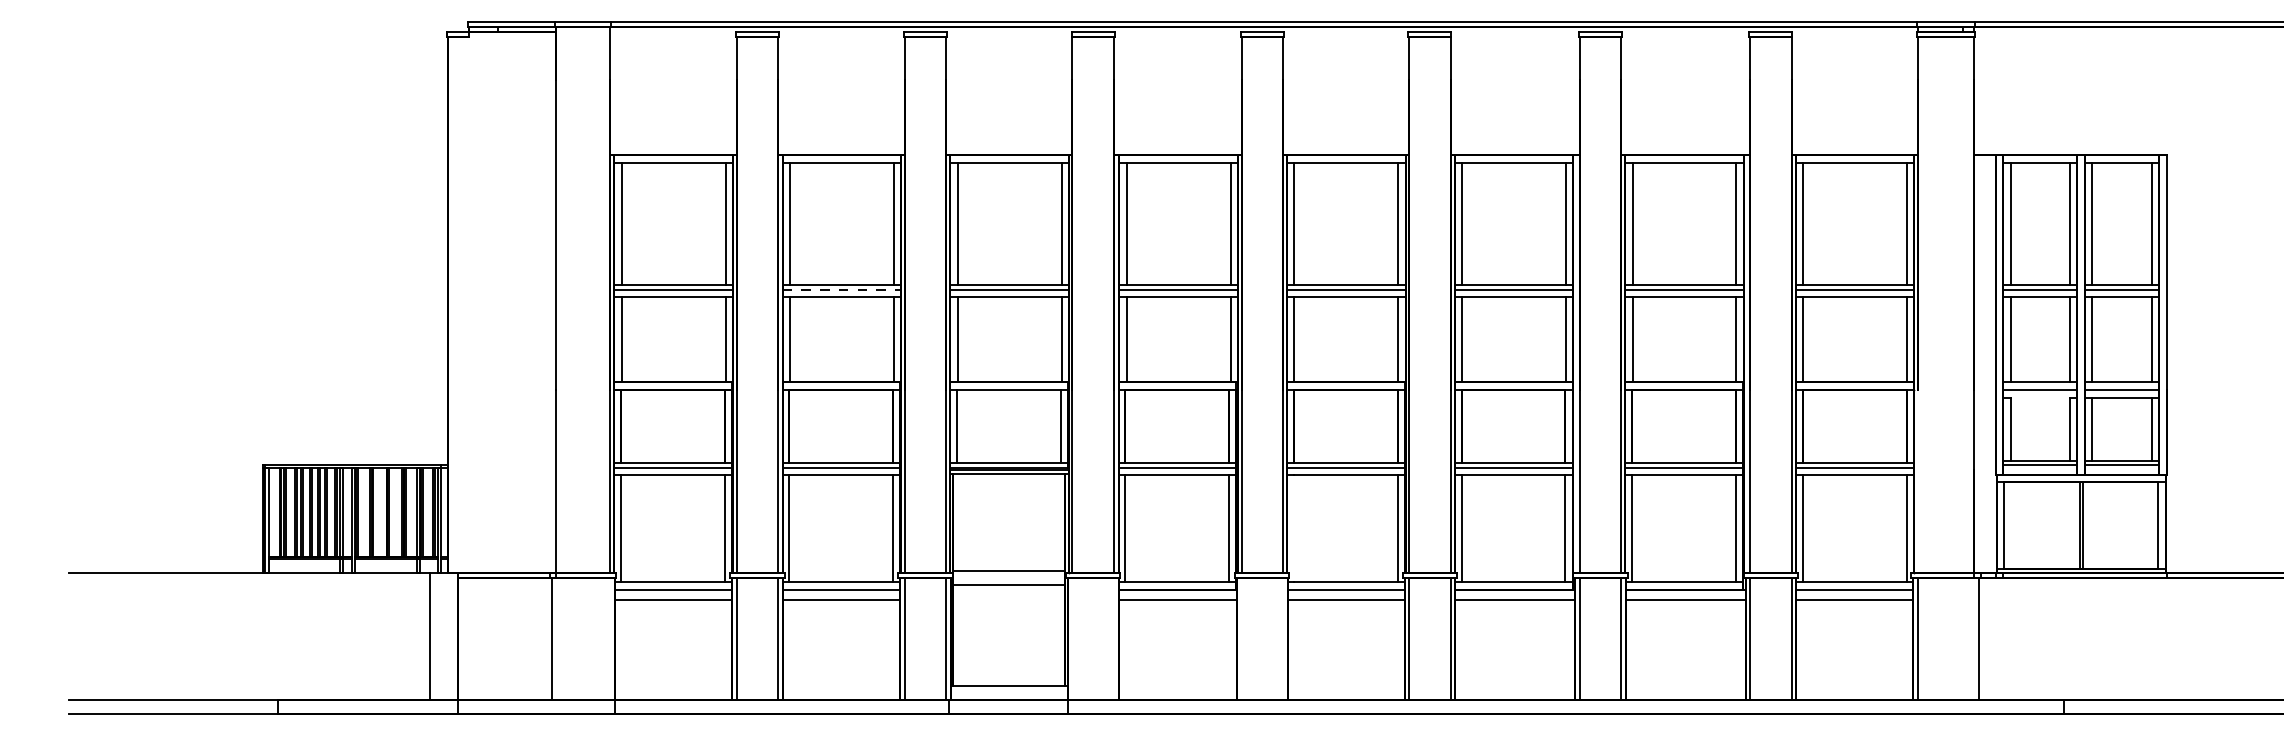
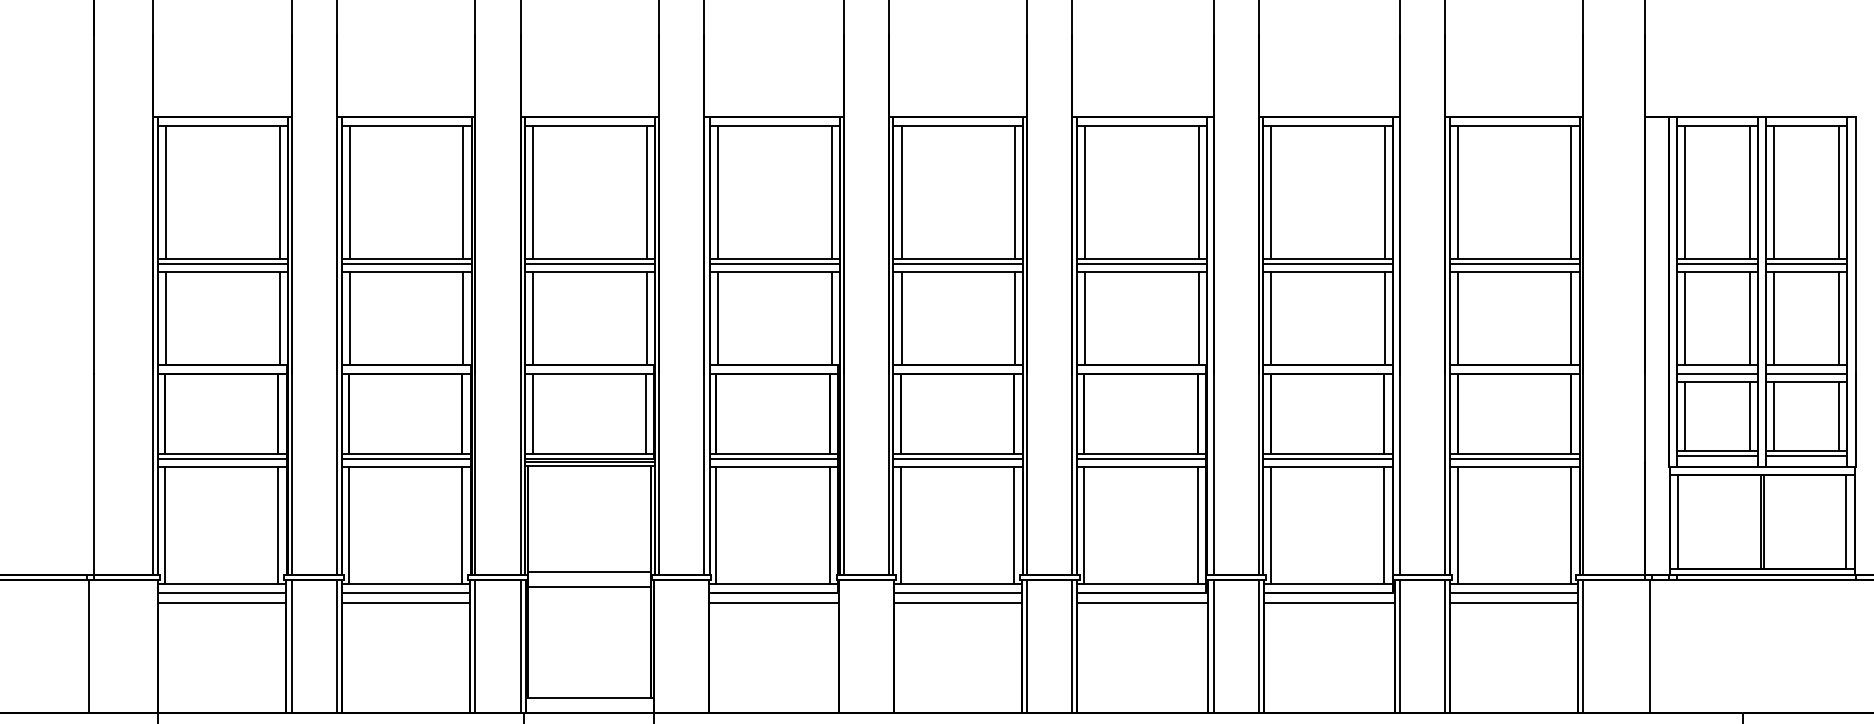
line: (842, 289) -> (407, 264), dashed -> solid
line: (2039, 397) -> (1716, 382), added
line: (1917, 481) -> (1583, 474), added
line: (1293, 528) -> (900, 525), added

